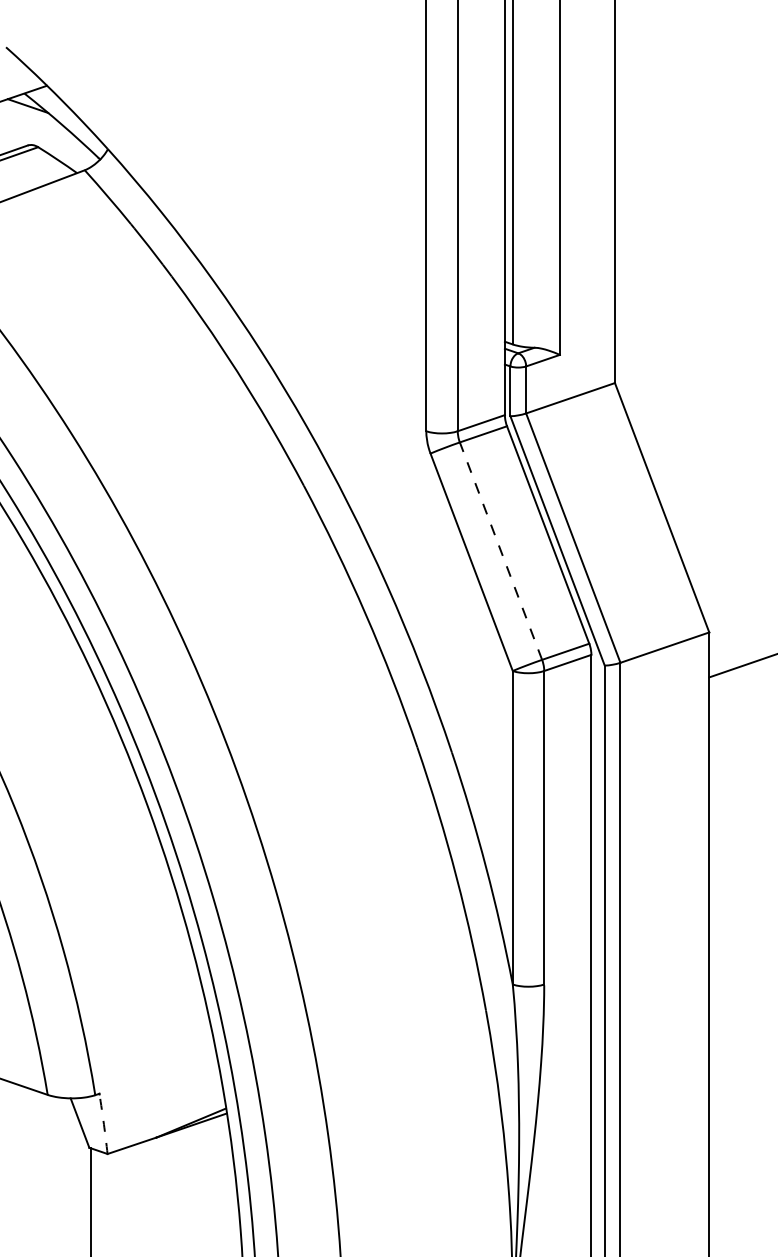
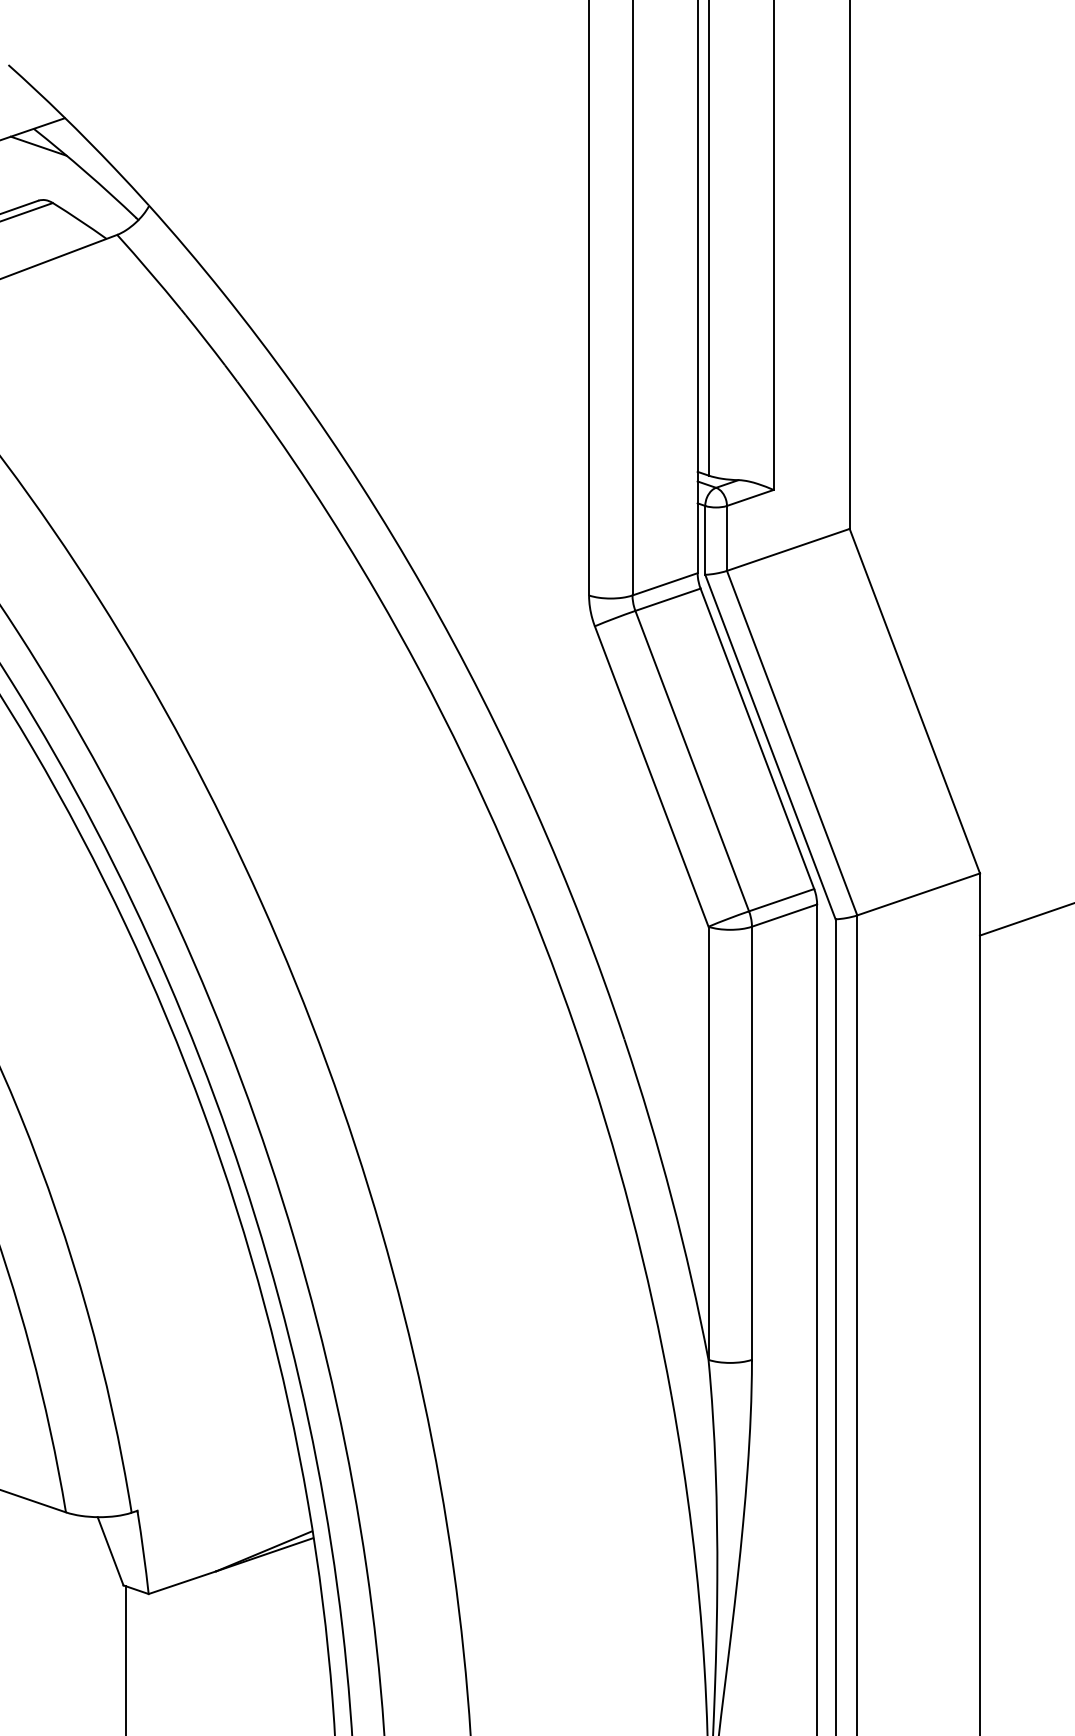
line: (501, 551) -> (692, 761), dashed -> solid
arc: (103, 1123) -> (143, 1552), dashed -> solid

